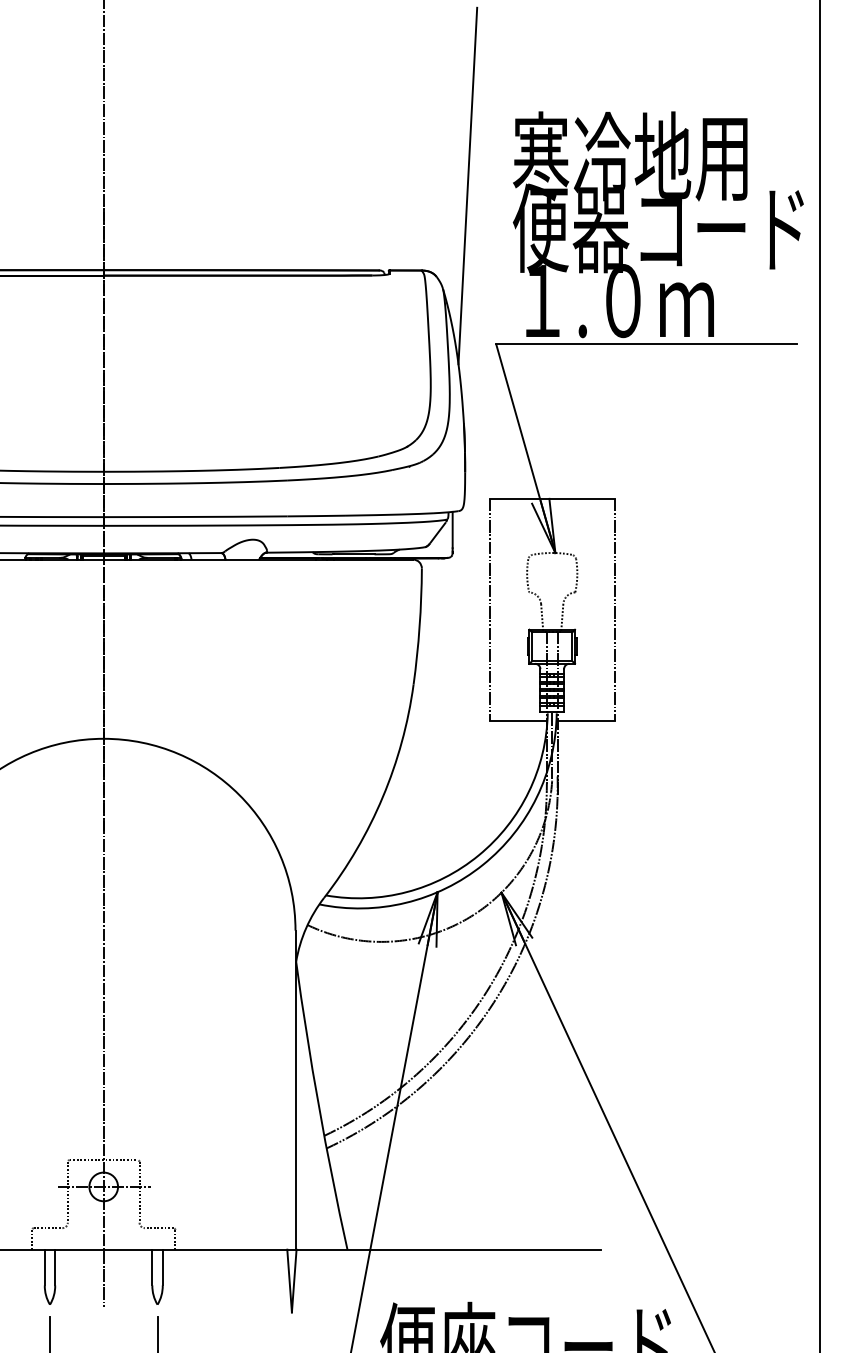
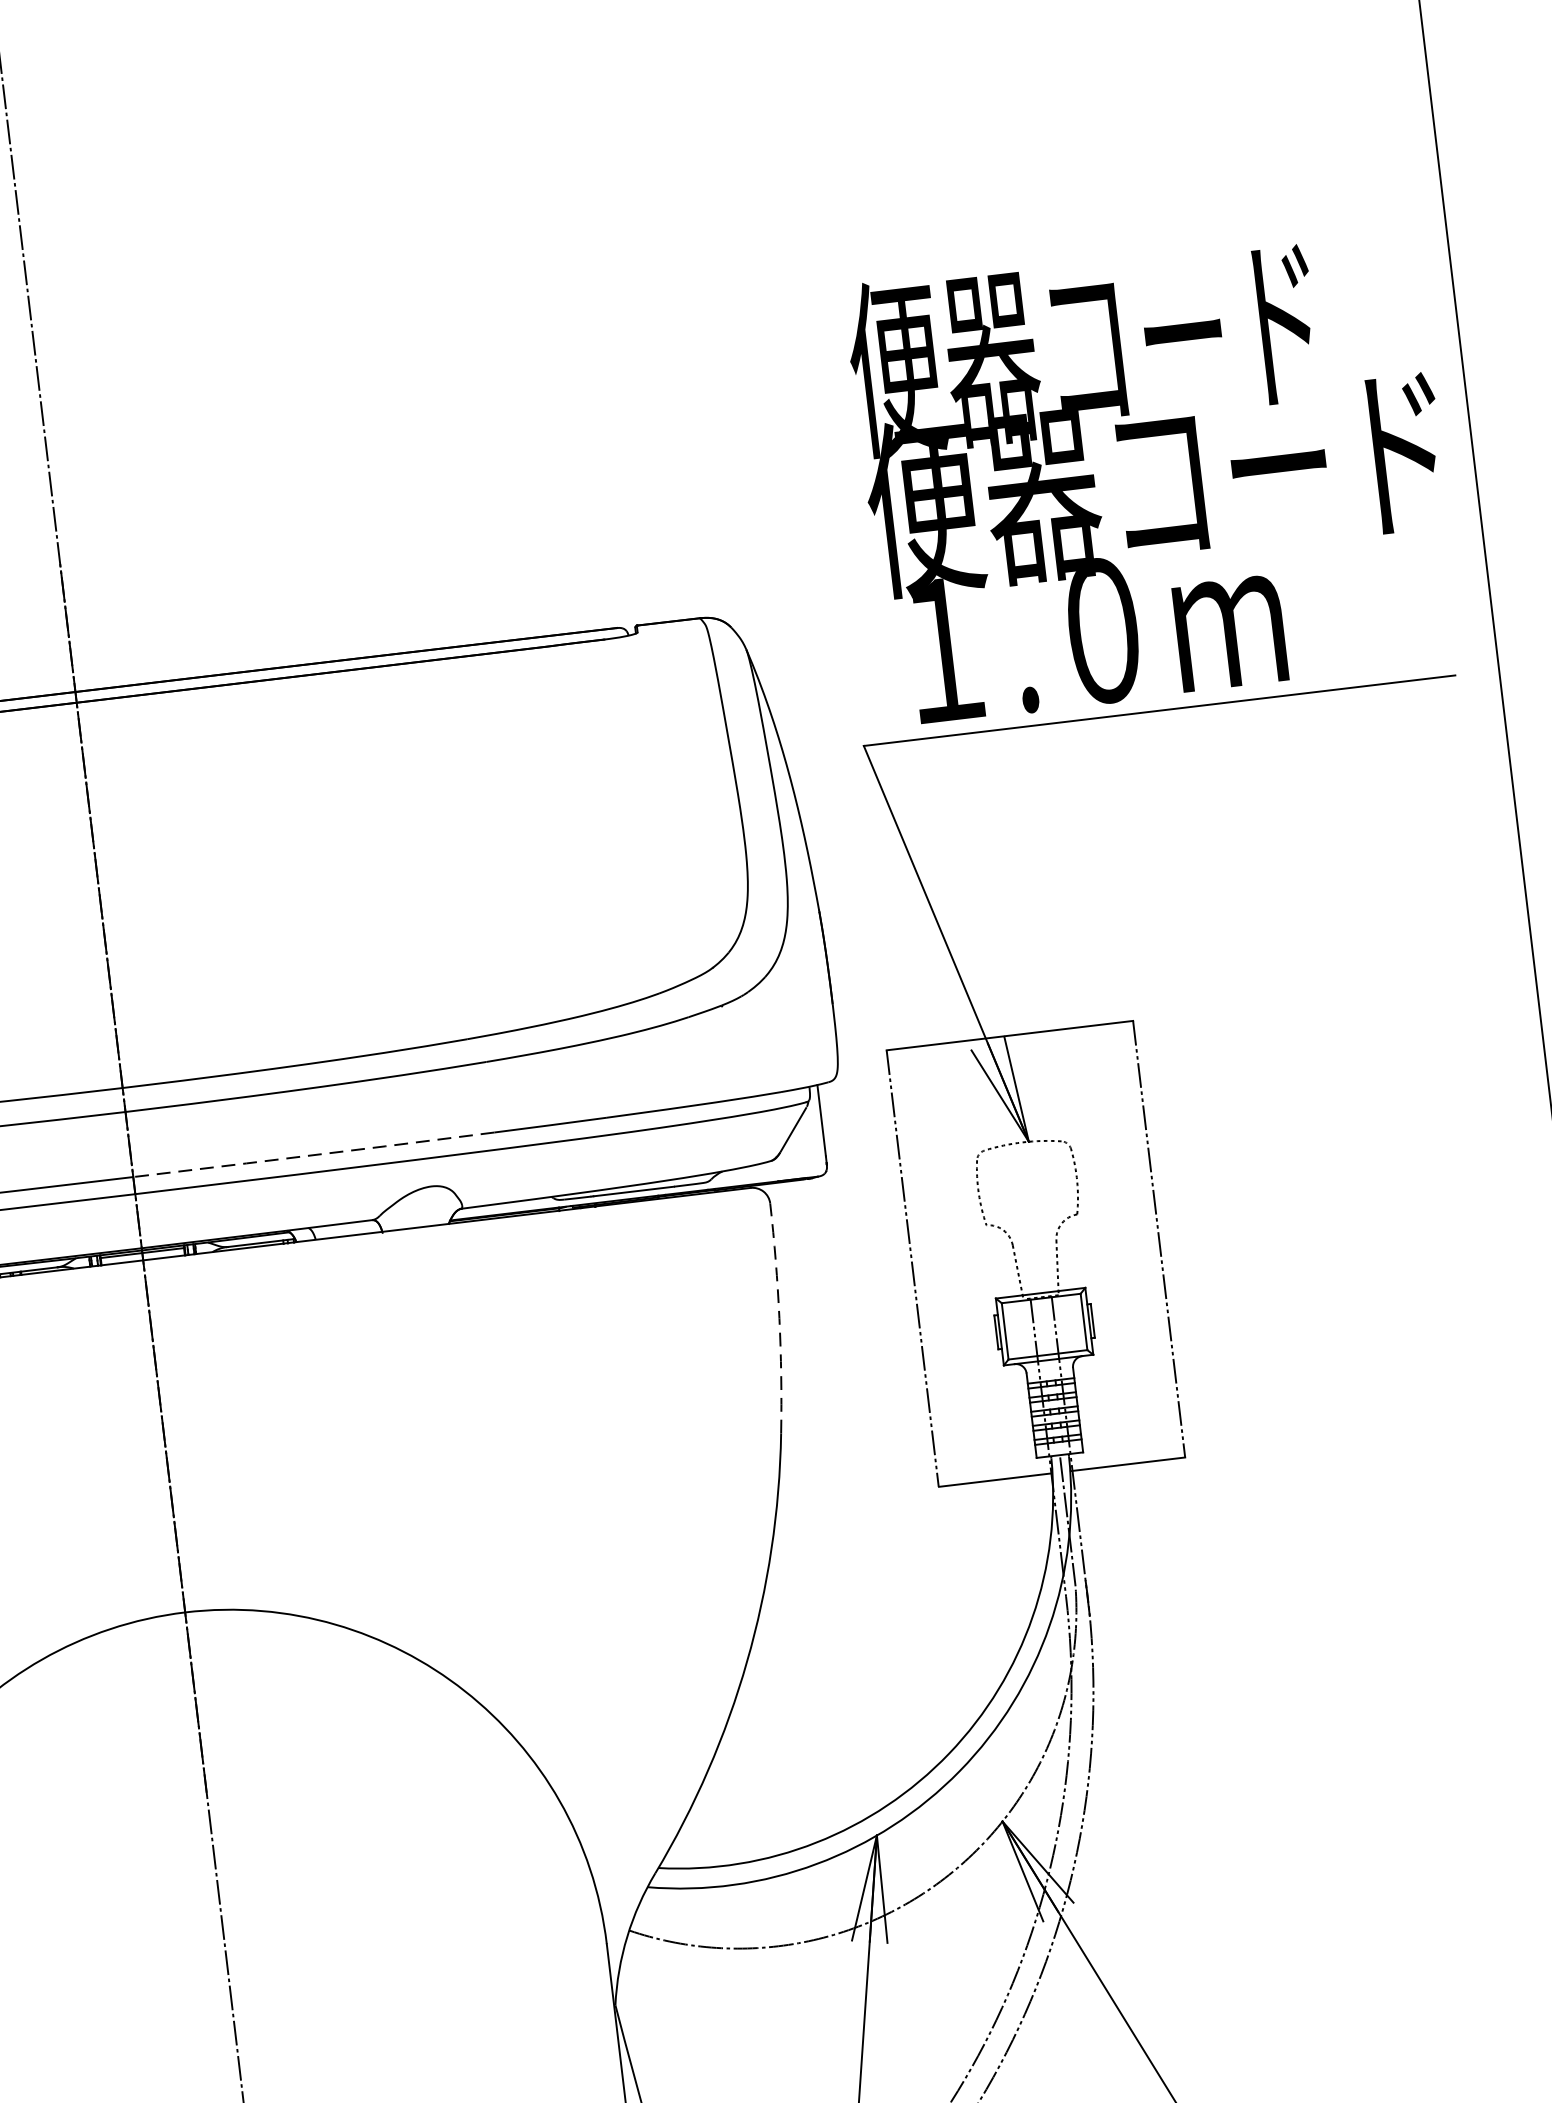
text: (629, 156) -> (1081, 345), 寒冷地用 -> 便器コード
line: (467, 185) -> (770, 440), removed
line: (195, 516) -> (313, 1154), solid -> dashed
arc: (419, 626) -> (779, 1317), solid -> dashed

